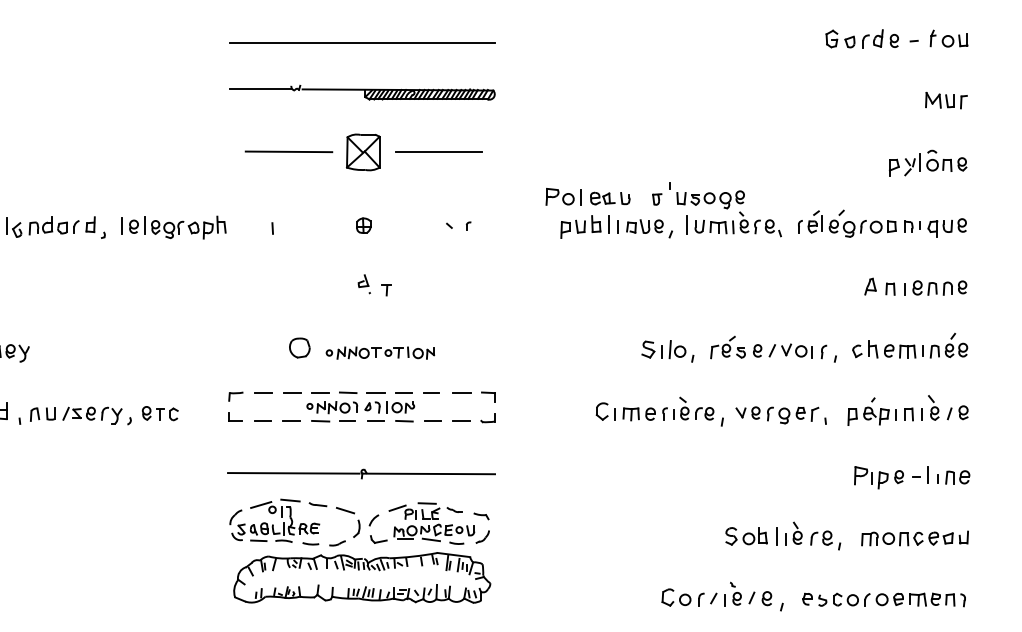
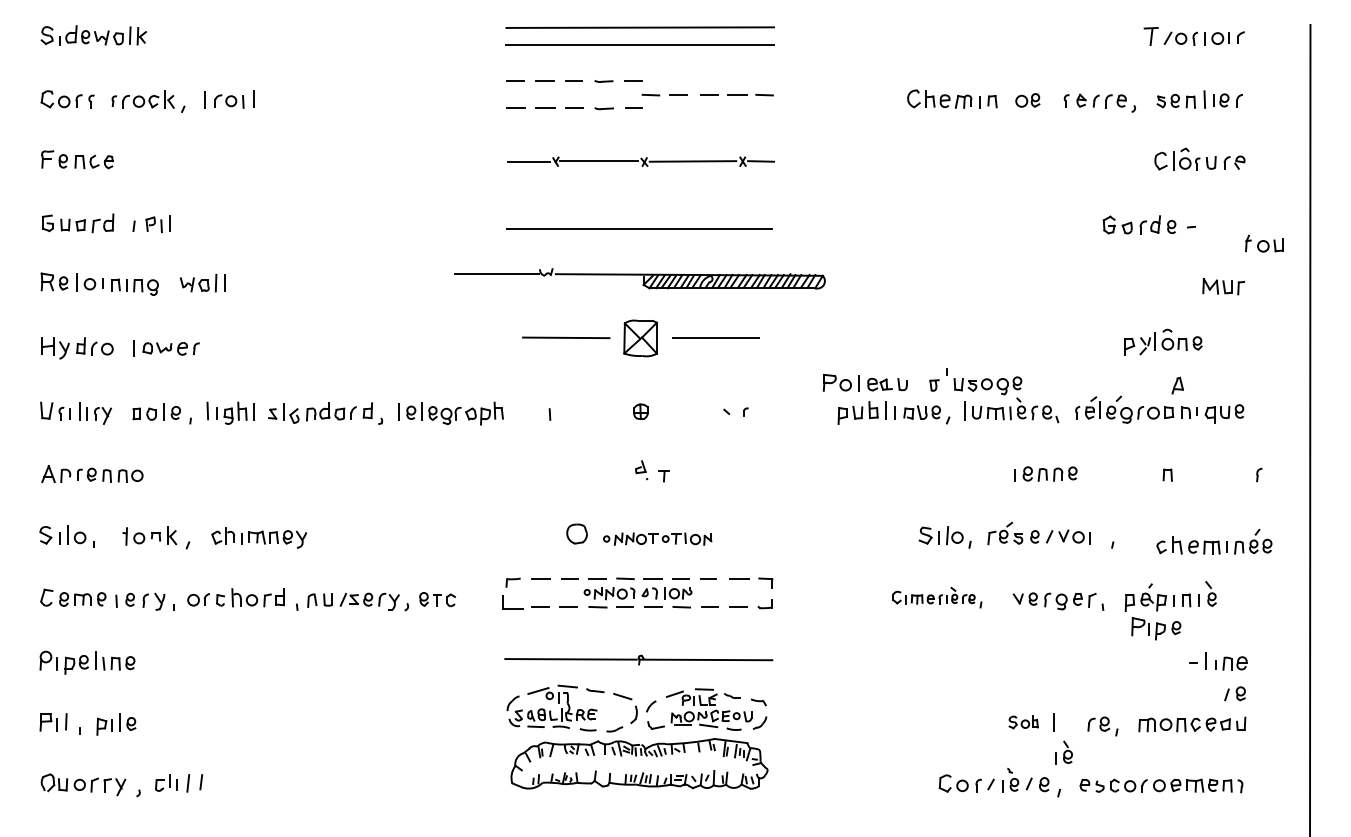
part: (949, 38) -> (1264, 243), moved
part: (362, 92) -> (639, 278), size x1.4
part: (928, 162) -> (1163, 341), moved
part: (870, 286) -> (1177, 385), moved
part: (935, 287) -> (1045, 473), moved
part: (910, 345) -> (1214, 541), moved
part: (824, 351) -> (1259, 474), moved
part: (660, 411) -> (937, 597), size x0.7
part: (957, 412) -> (1234, 693), moved
part: (235, 416) -> (512, 602), size x1.6
part: (879, 477) -> (1156, 628), moved
part: (793, 533) -> (1063, 752), moved
part: (746, 536) -> (1023, 722), size x0.7

